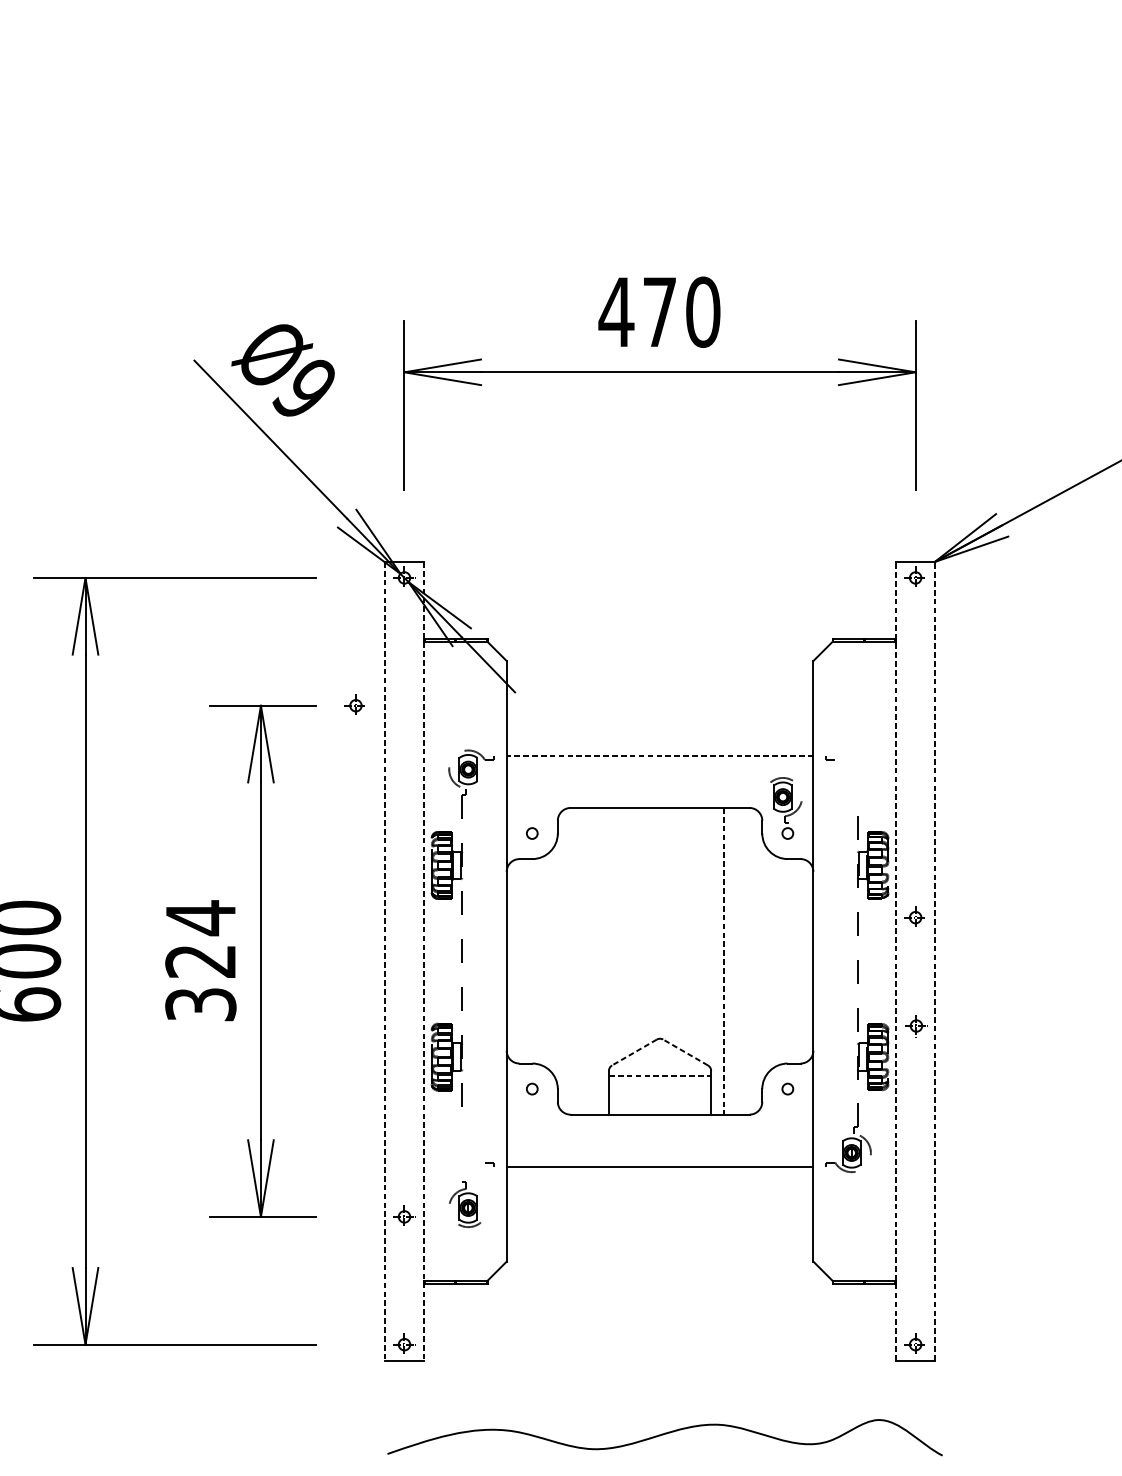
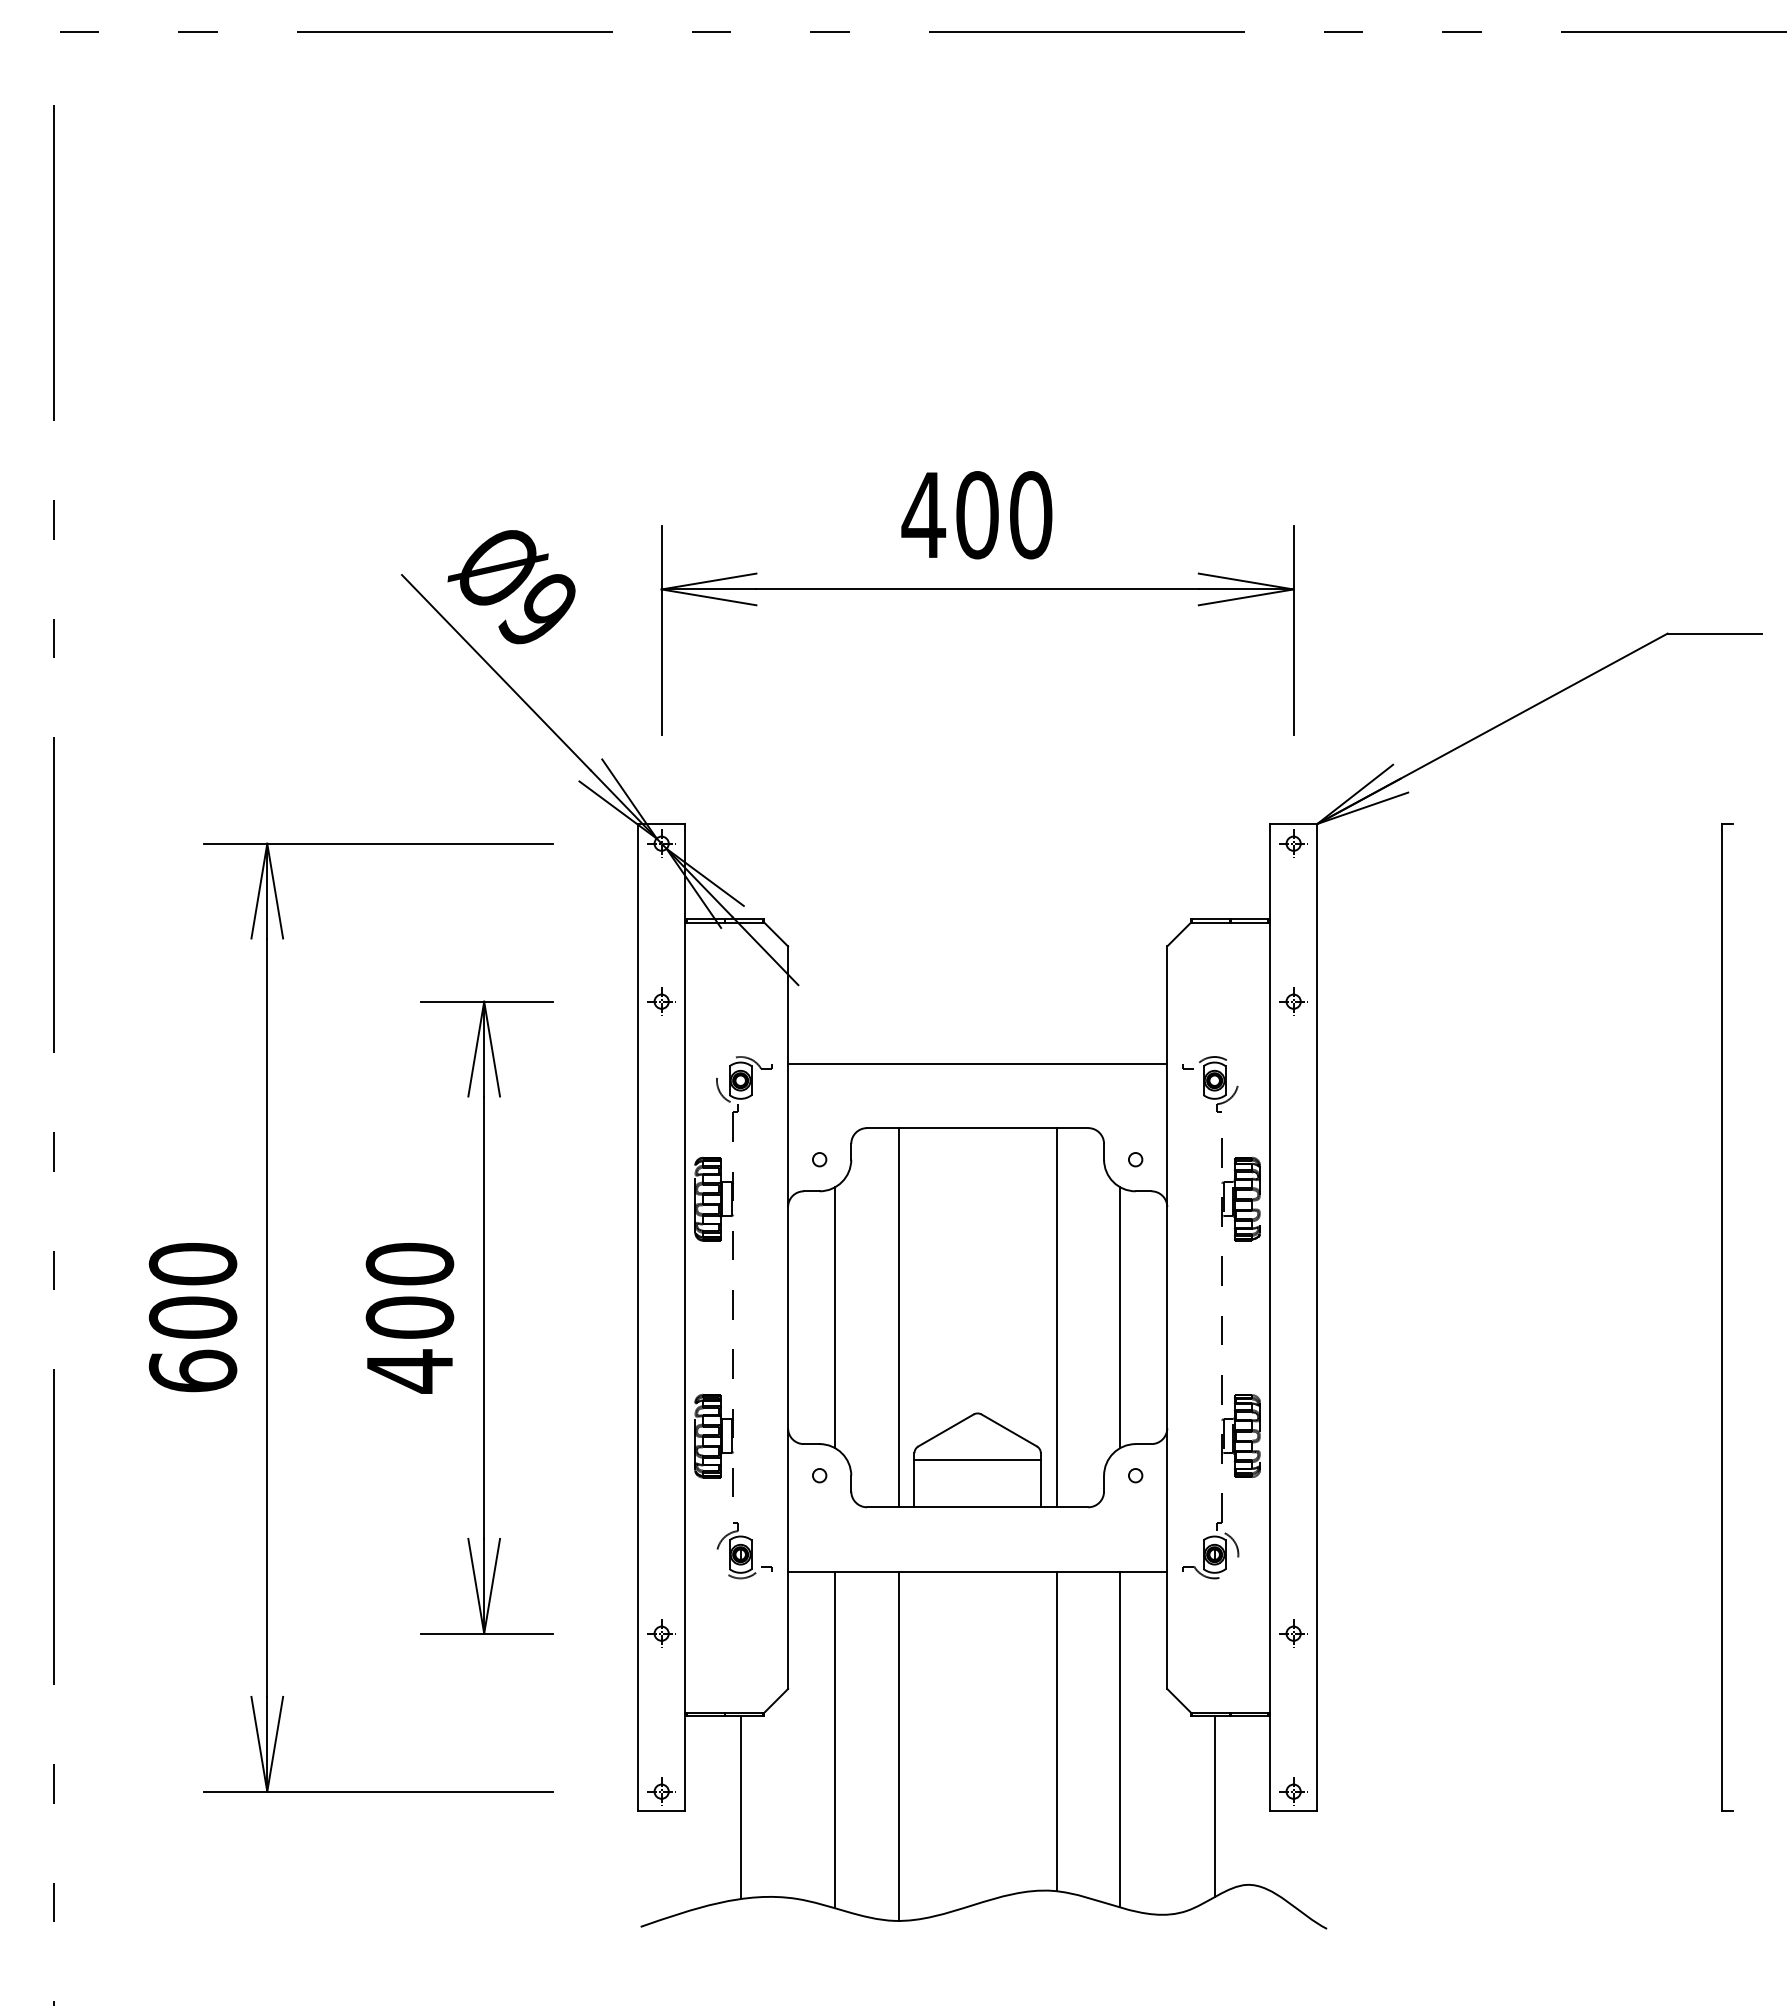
text: (659, 312) -> (977, 515), 470 -> 400
part: (355, 705) -> (661, 1001), moved
line: (659, 755) -> (977, 1063), dashed -> solid
part: (786, 800) -> (1218, 1084), moved
part: (915, 917) -> (1293, 1001), moved
text: (200, 961) -> (409, 1317), 324 -> 400
line: (384, 961) -> (637, 1317), dashed -> solid
line: (423, 961) -> (685, 1317), dashed -> solid
line: (545, 961) -> (835, 1317), added
line: (596, 961) -> (898, 1317), added
line: (723, 961) -> (1056, 1317), dashed -> solid
line: (774, 961) -> (1119, 1317), added
line: (896, 961) -> (1269, 1317), dashed -> solid
line: (934, 961) -> (1317, 1317), dashed -> solid
part: (916, 1025) -> (1293, 1633), moved
line: (634, 1052) -> (946, 1430), dashed -> solid
line: (685, 1052) -> (1009, 1430), dashed -> solid
line: (660, 1076) -> (978, 1459), dashed -> solid
part: (465, 1204) -> (736, 1550), moved
line: (723, 1295) -> (1056, 1731), added
line: (545, 1302) -> (835, 1739), added
line: (774, 1302) -> (1119, 1739), added
line: (596, 1307) -> (898, 1745), added
line: (851, 1356) -> (1214, 1806), added
line: (468, 1357) -> (740, 1807), added

